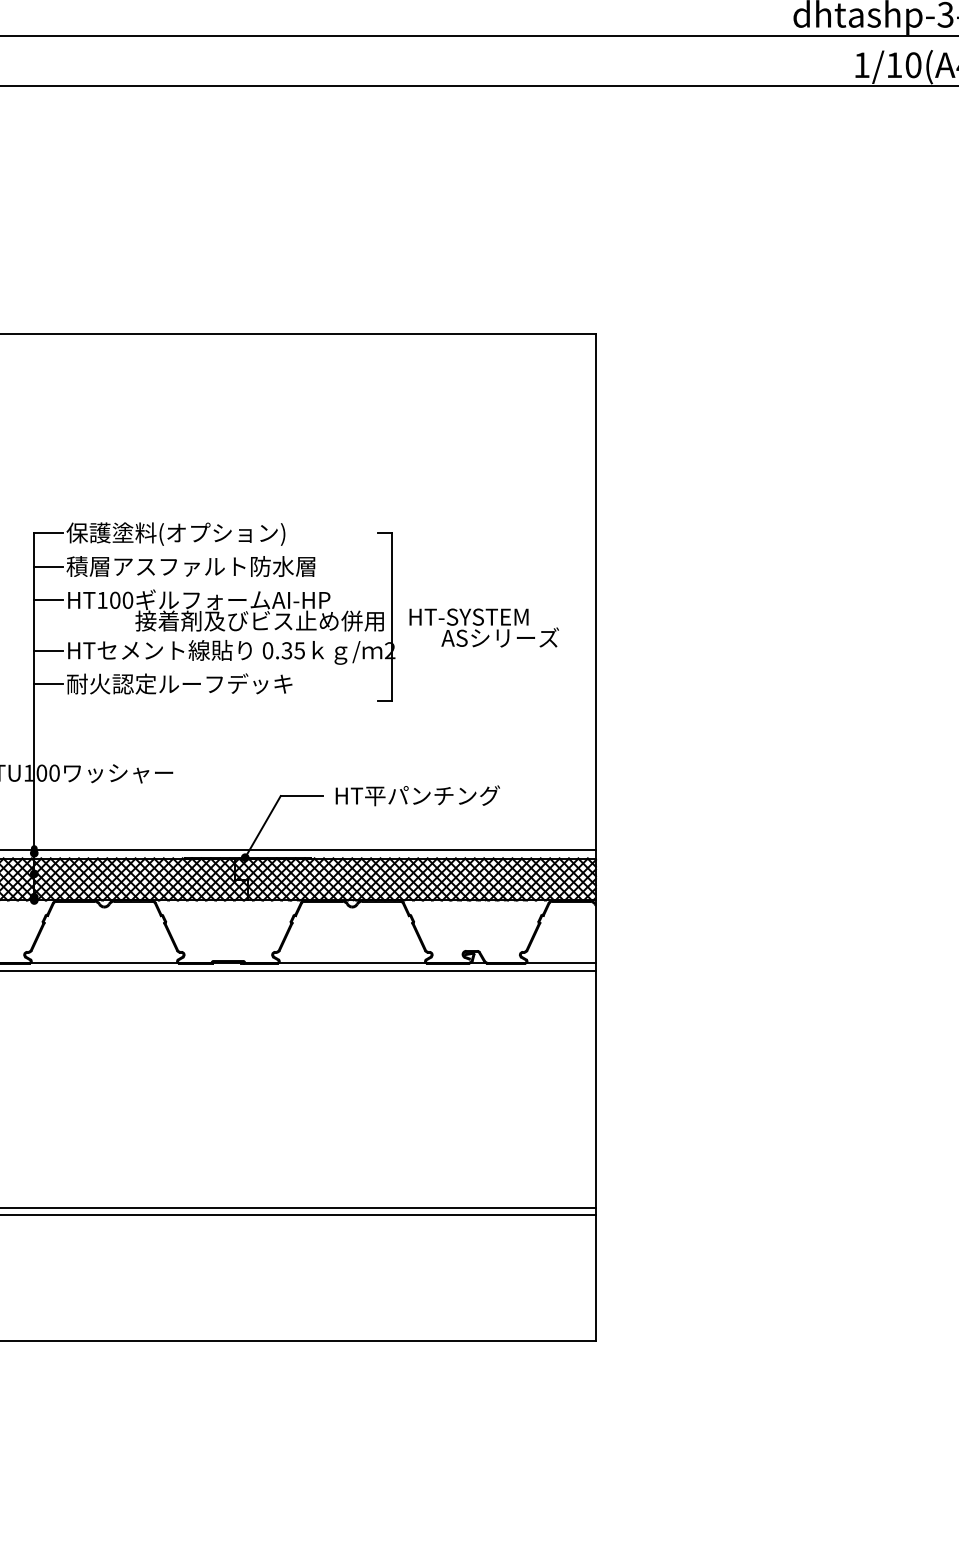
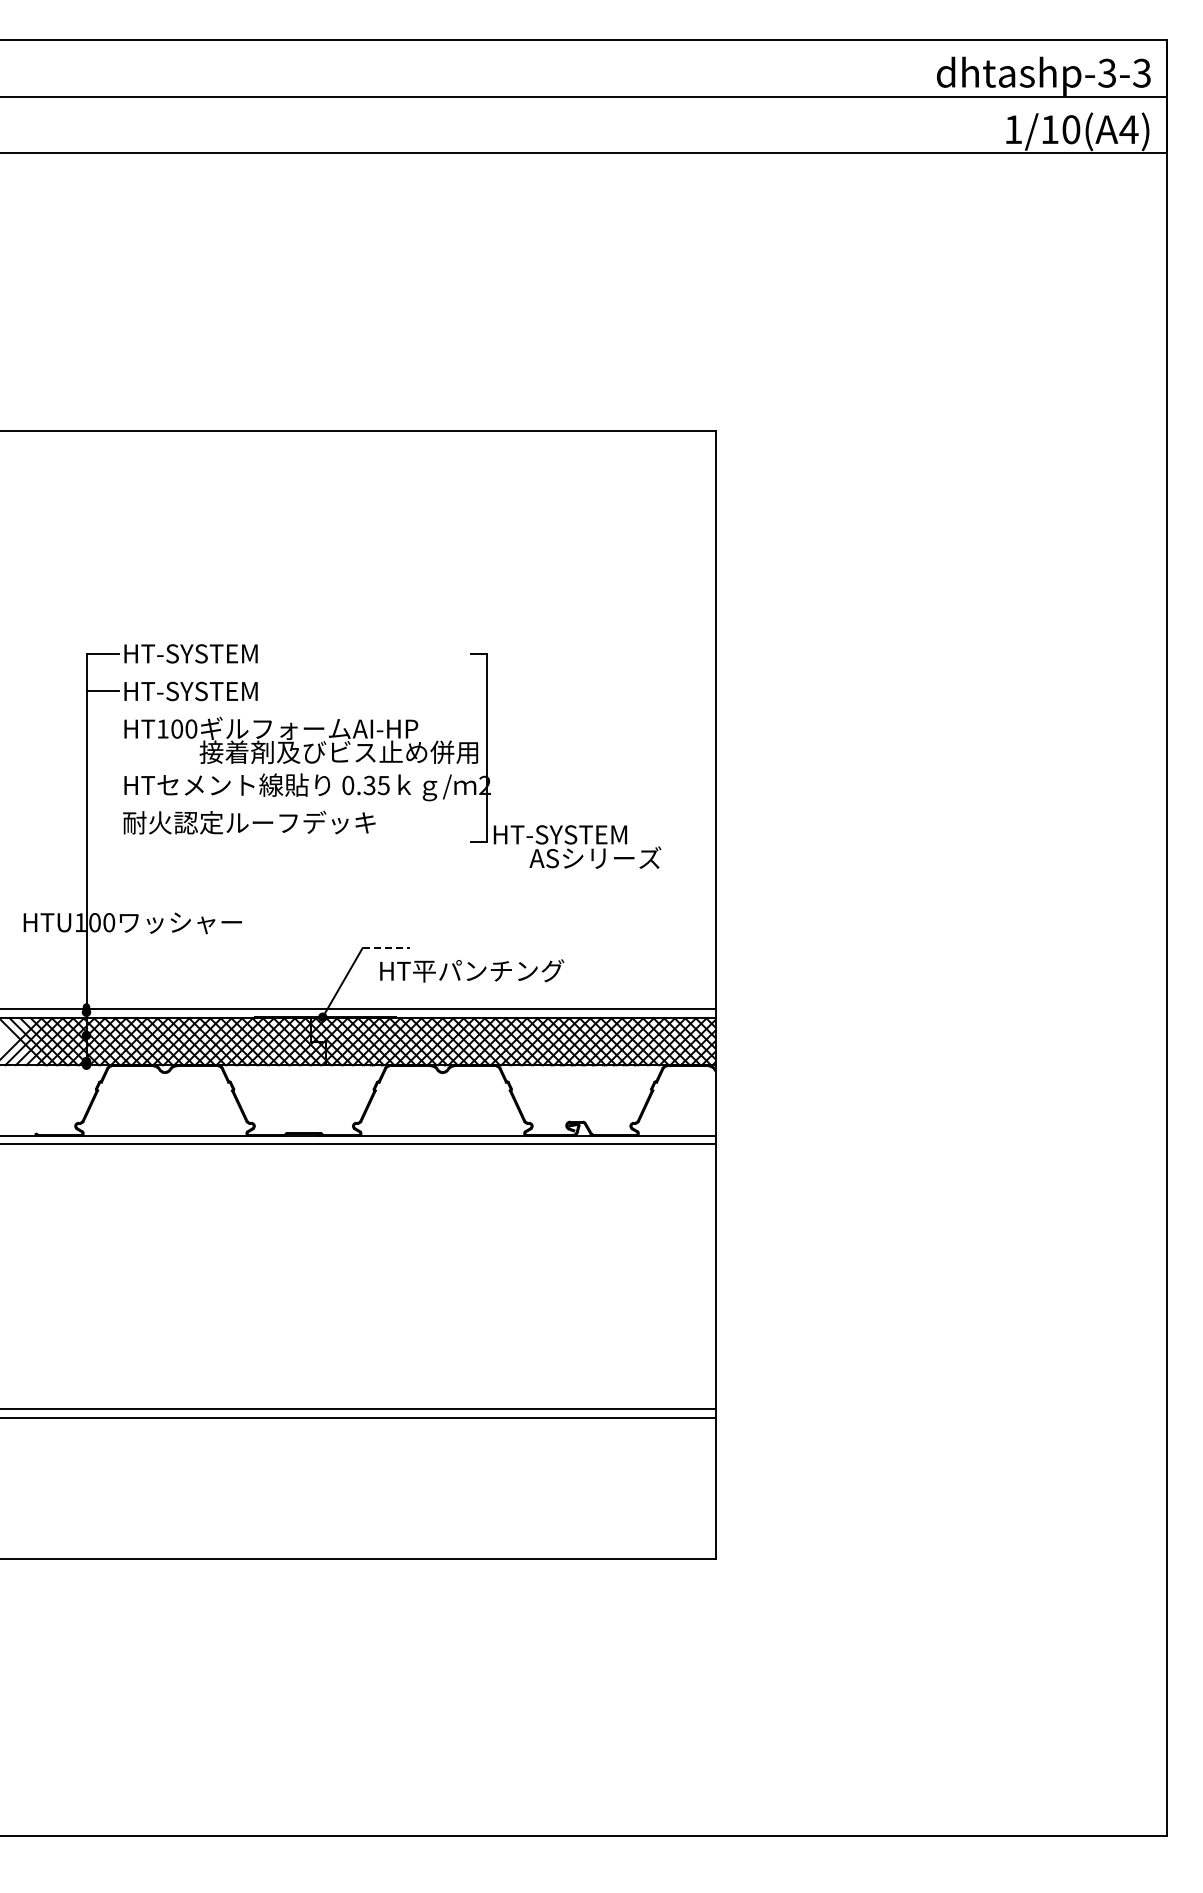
text: (175, 533) -> (244, 654), 保護塗料(オプション) -> HT-SYSTEM
text: (190, 565) -> (261, 690), 積層アスファルト防水層 -> HT-SYSTEM
line: (48, 600) -> (102, 729), removed
text: (484, 627) -> (577, 846), moved
line: (48, 650) -> (102, 785), removed
line: (48, 684) -> (102, 823), removed
text: (418, 795) -> (472, 970), moved
line: (302, 796) -> (386, 948), solid -> dashed

